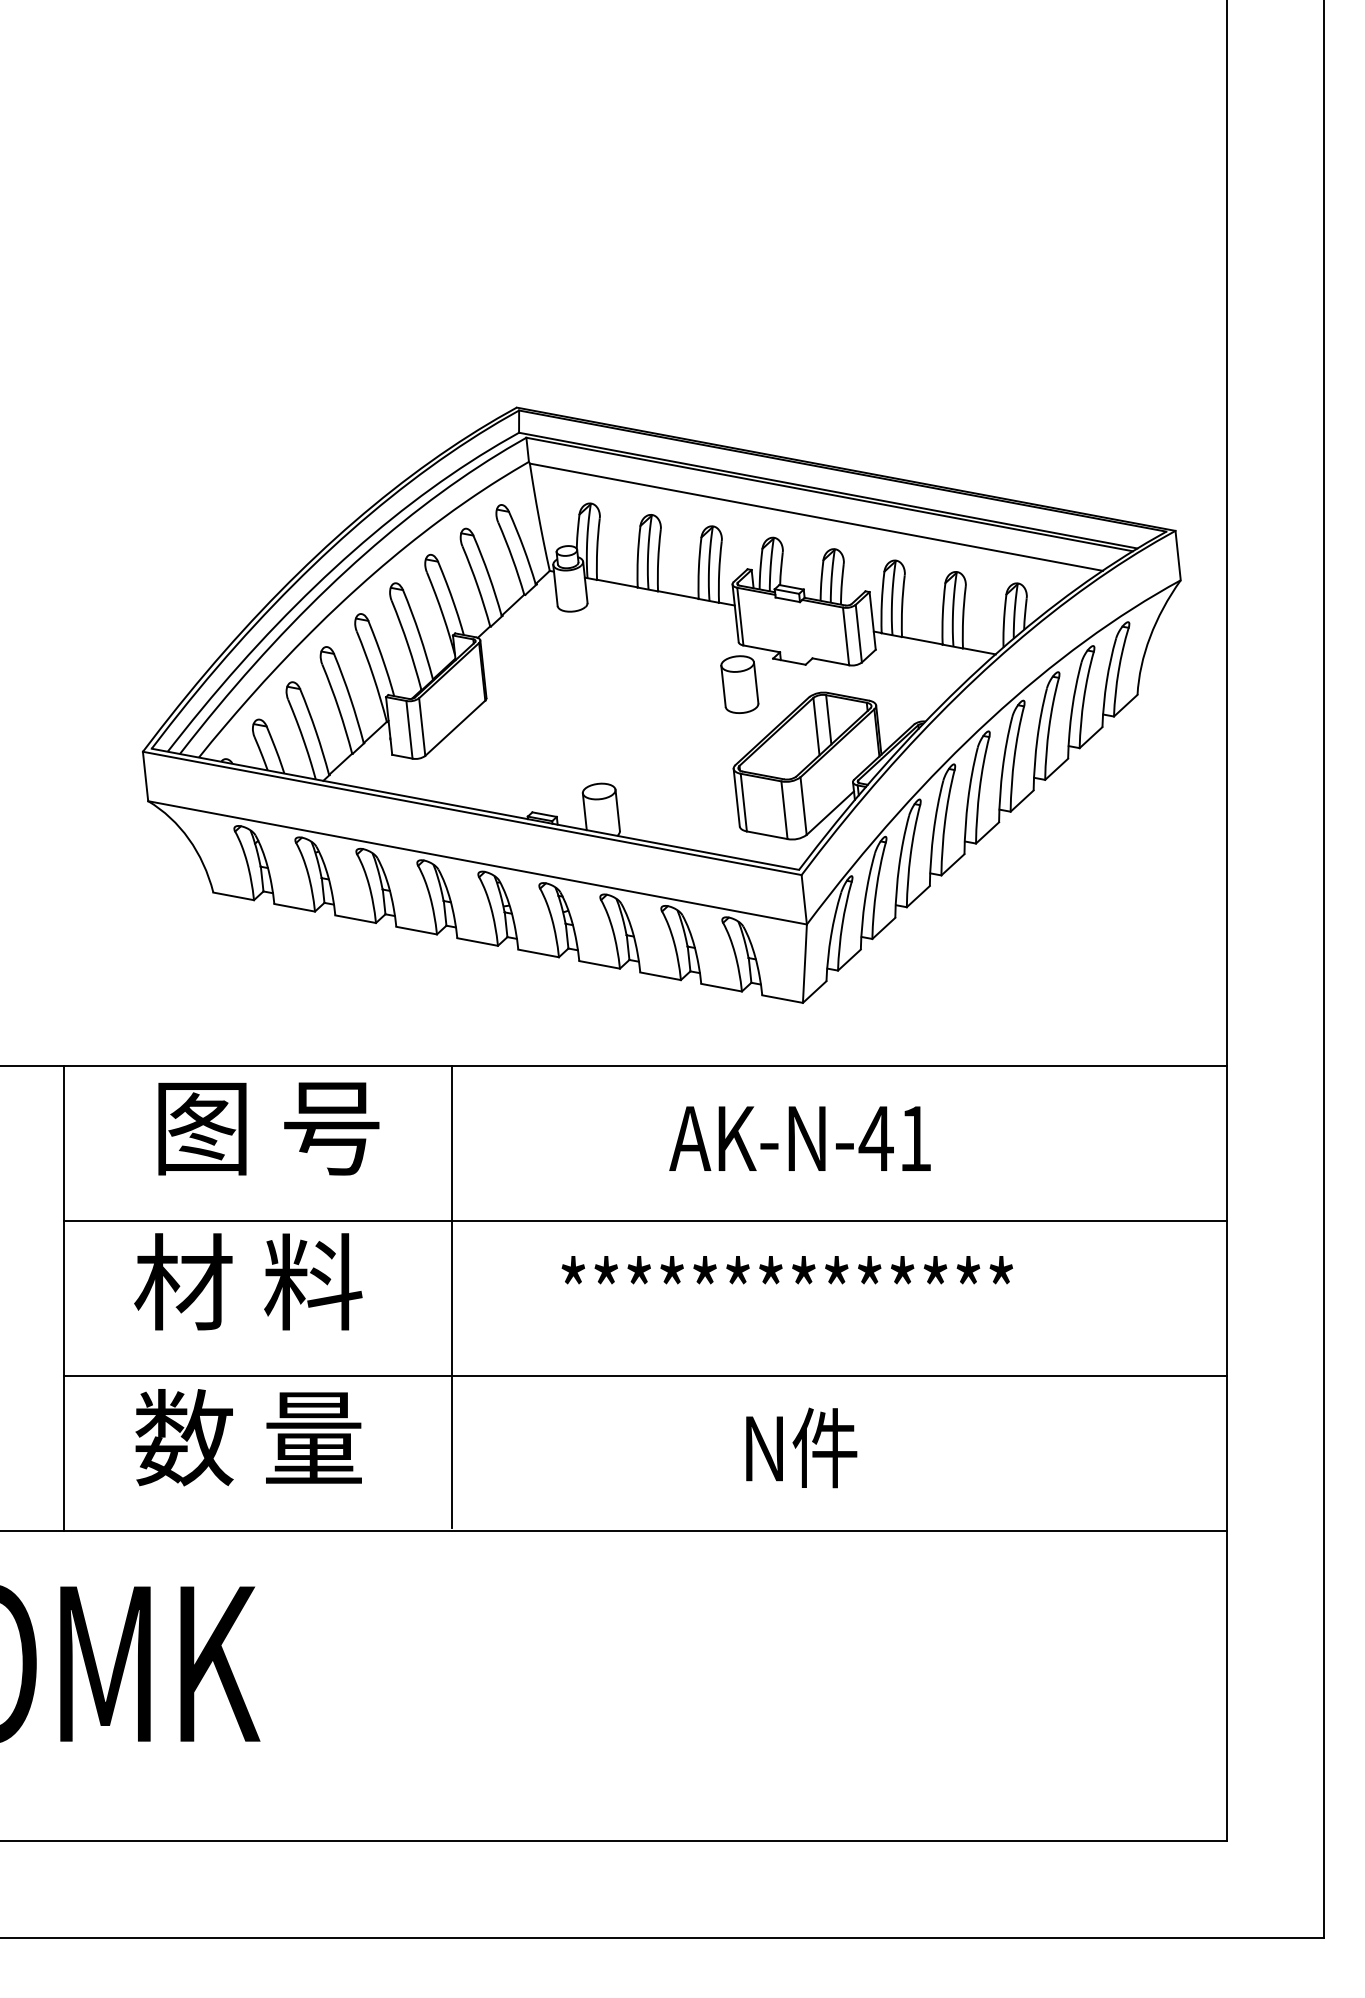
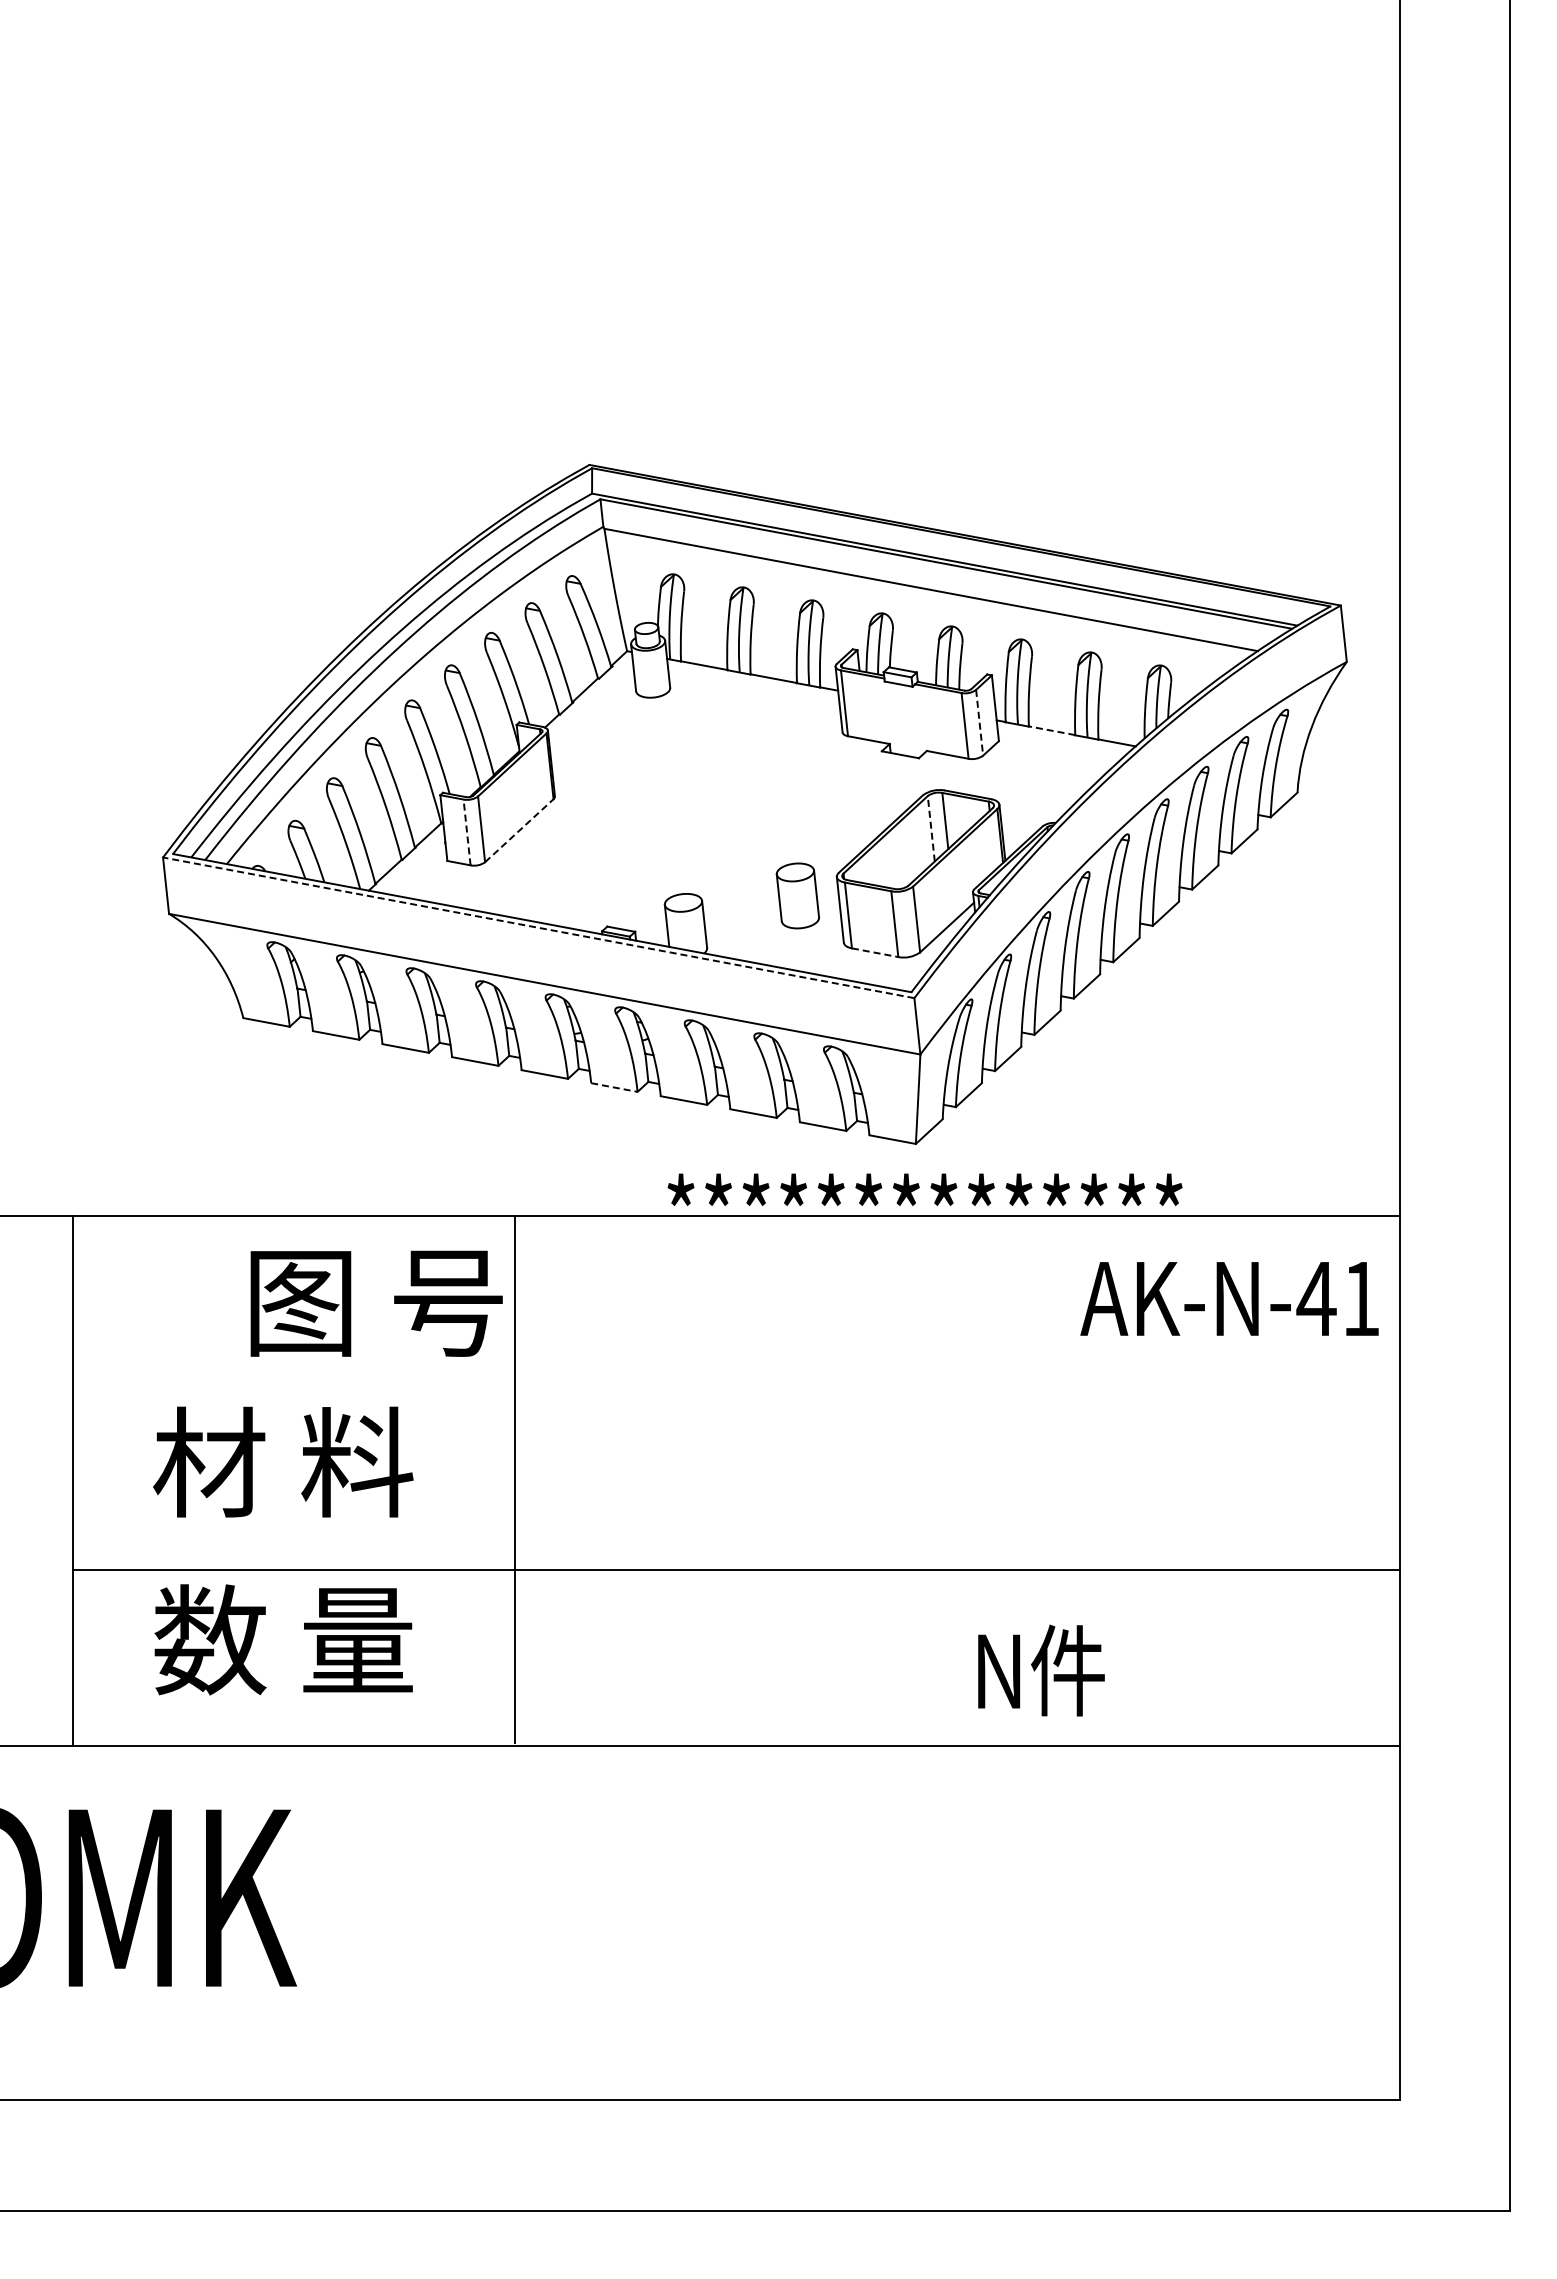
line: (858, 634) -> (979, 723), solid -> dashed
line: (922, 640) -> (1052, 730), solid -> dashed
part: (739, 684) -> (797, 895), moved
line: (816, 726) -> (931, 828), solid -> dashed
line: (409, 728) -> (467, 831), solid -> dashed
line: (455, 728) -> (519, 830), solid -> dashed
line: (472, 813) -> (538, 927), solid -> dashed
line: (767, 835) -> (875, 952), solid -> dashed
line: (538, 953) -> (614, 1087), solid -> dashed
text: (268, 1128) -> (376, 1303), moved
text: (799, 1138) -> (1229, 1298), moved
line: (645, 1220) -> (736, 1392), removed
text: (786, 1269) -> (924, 1189), moved
text: (801, 1447) -> (1041, 1670), moved

